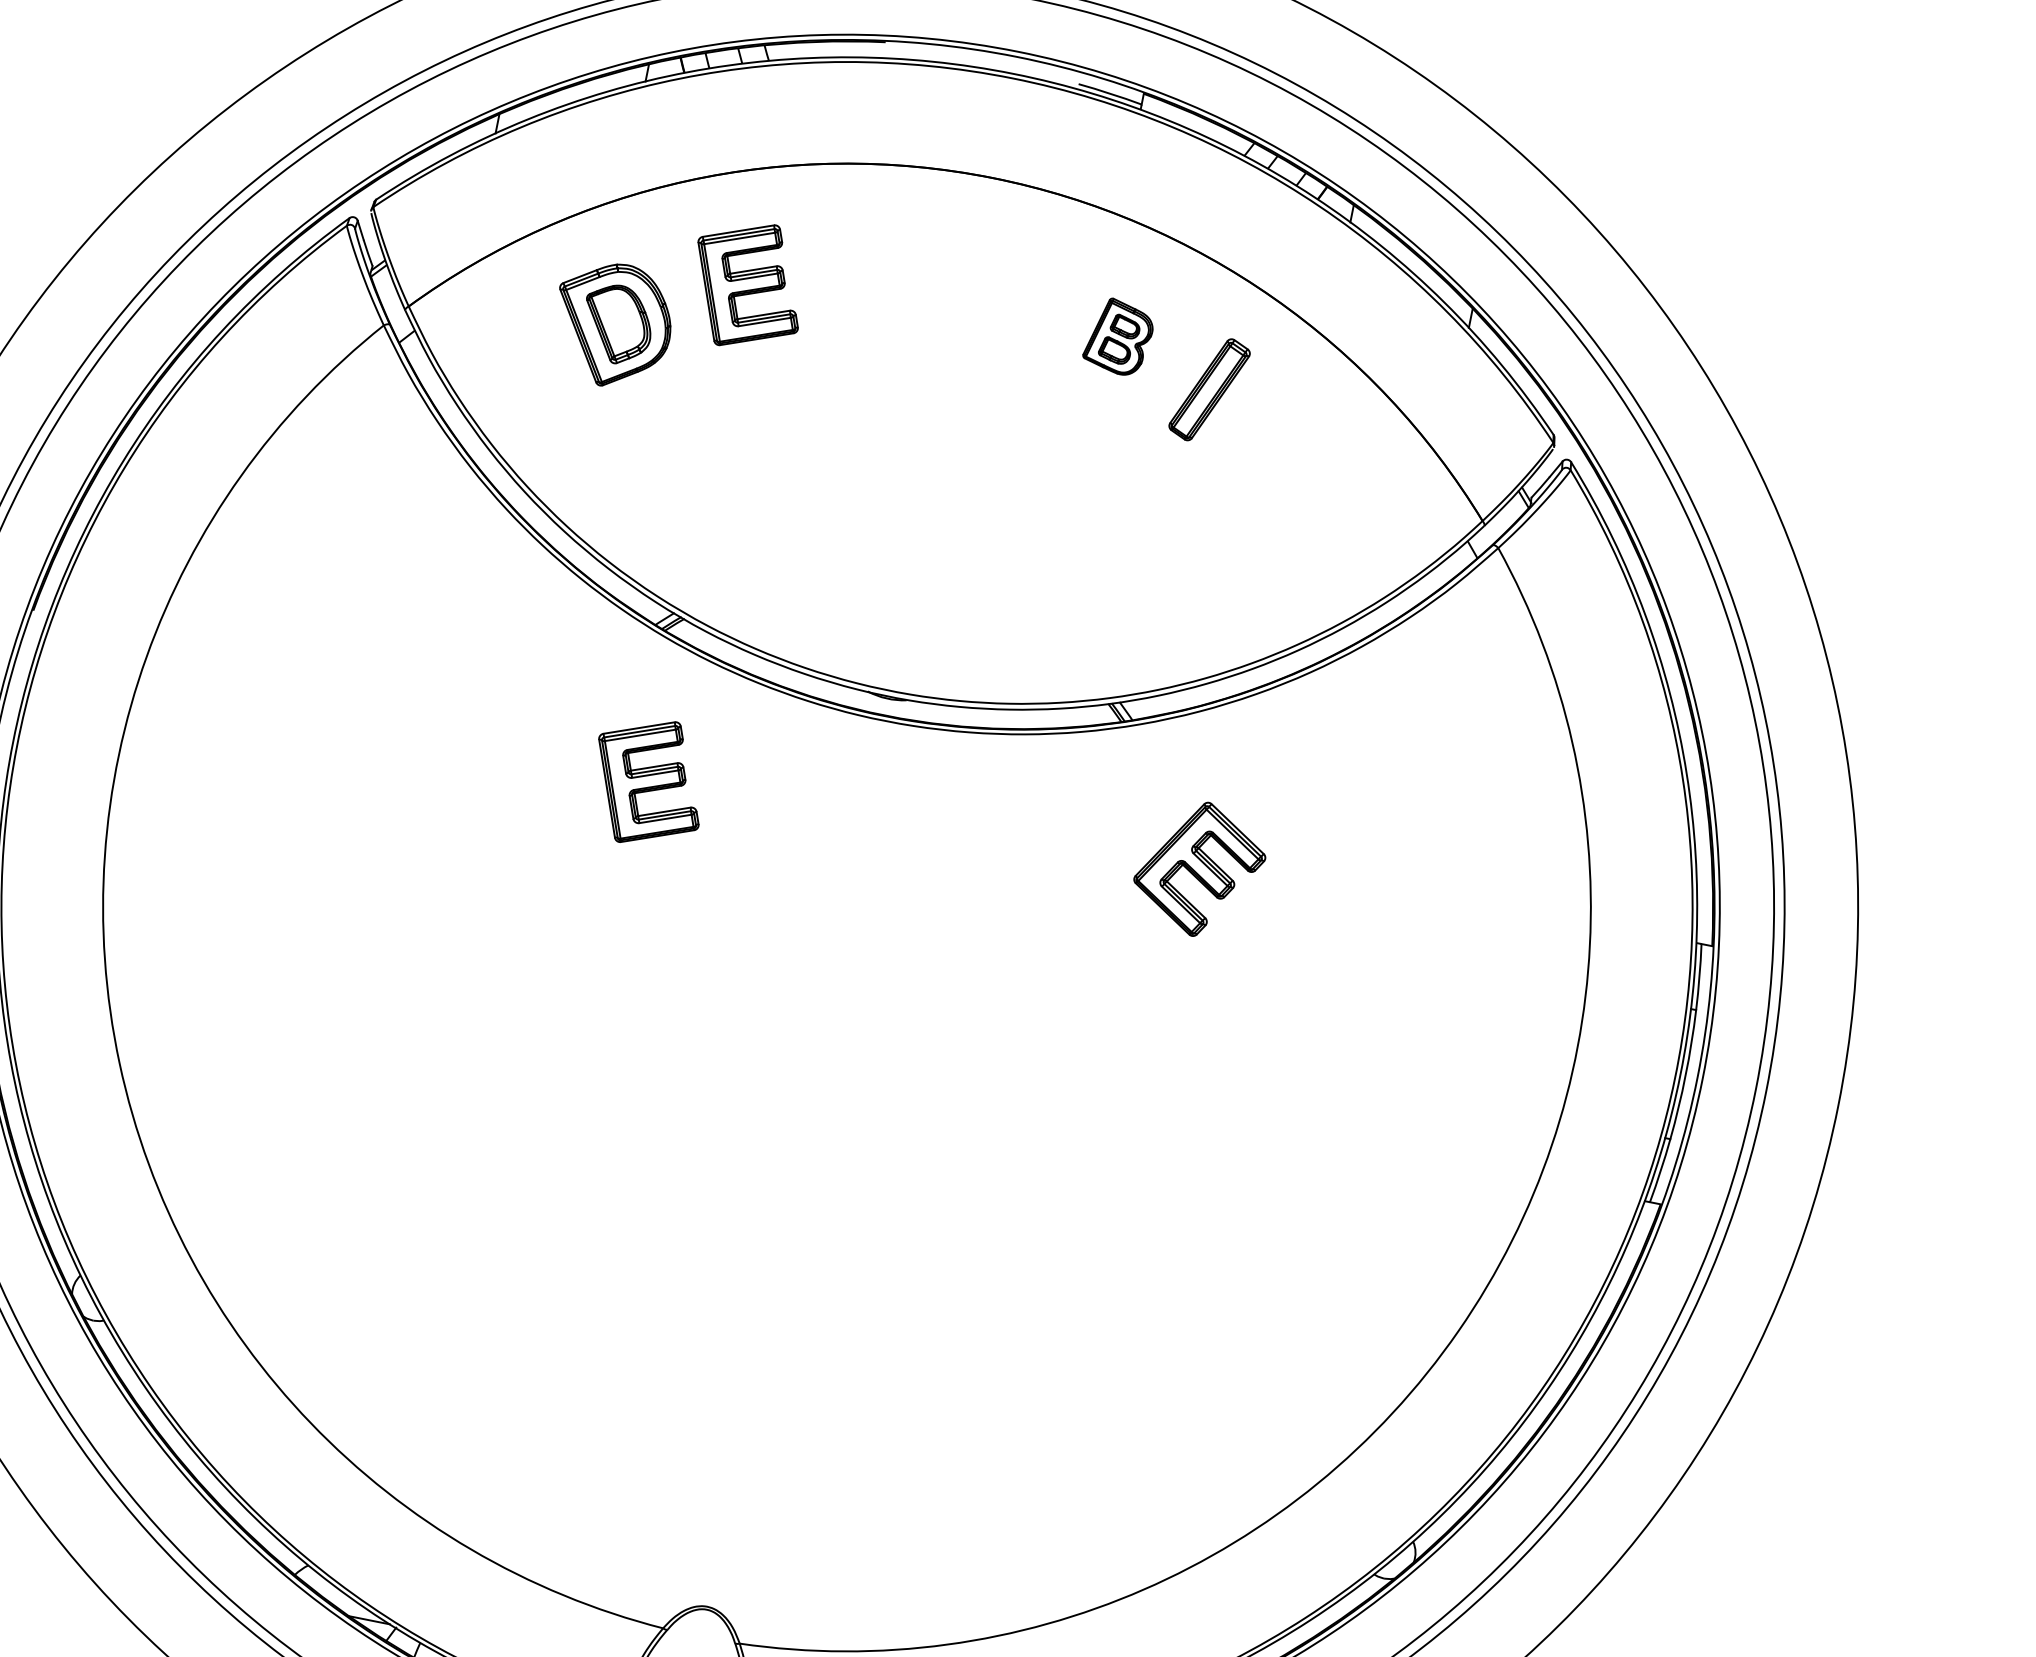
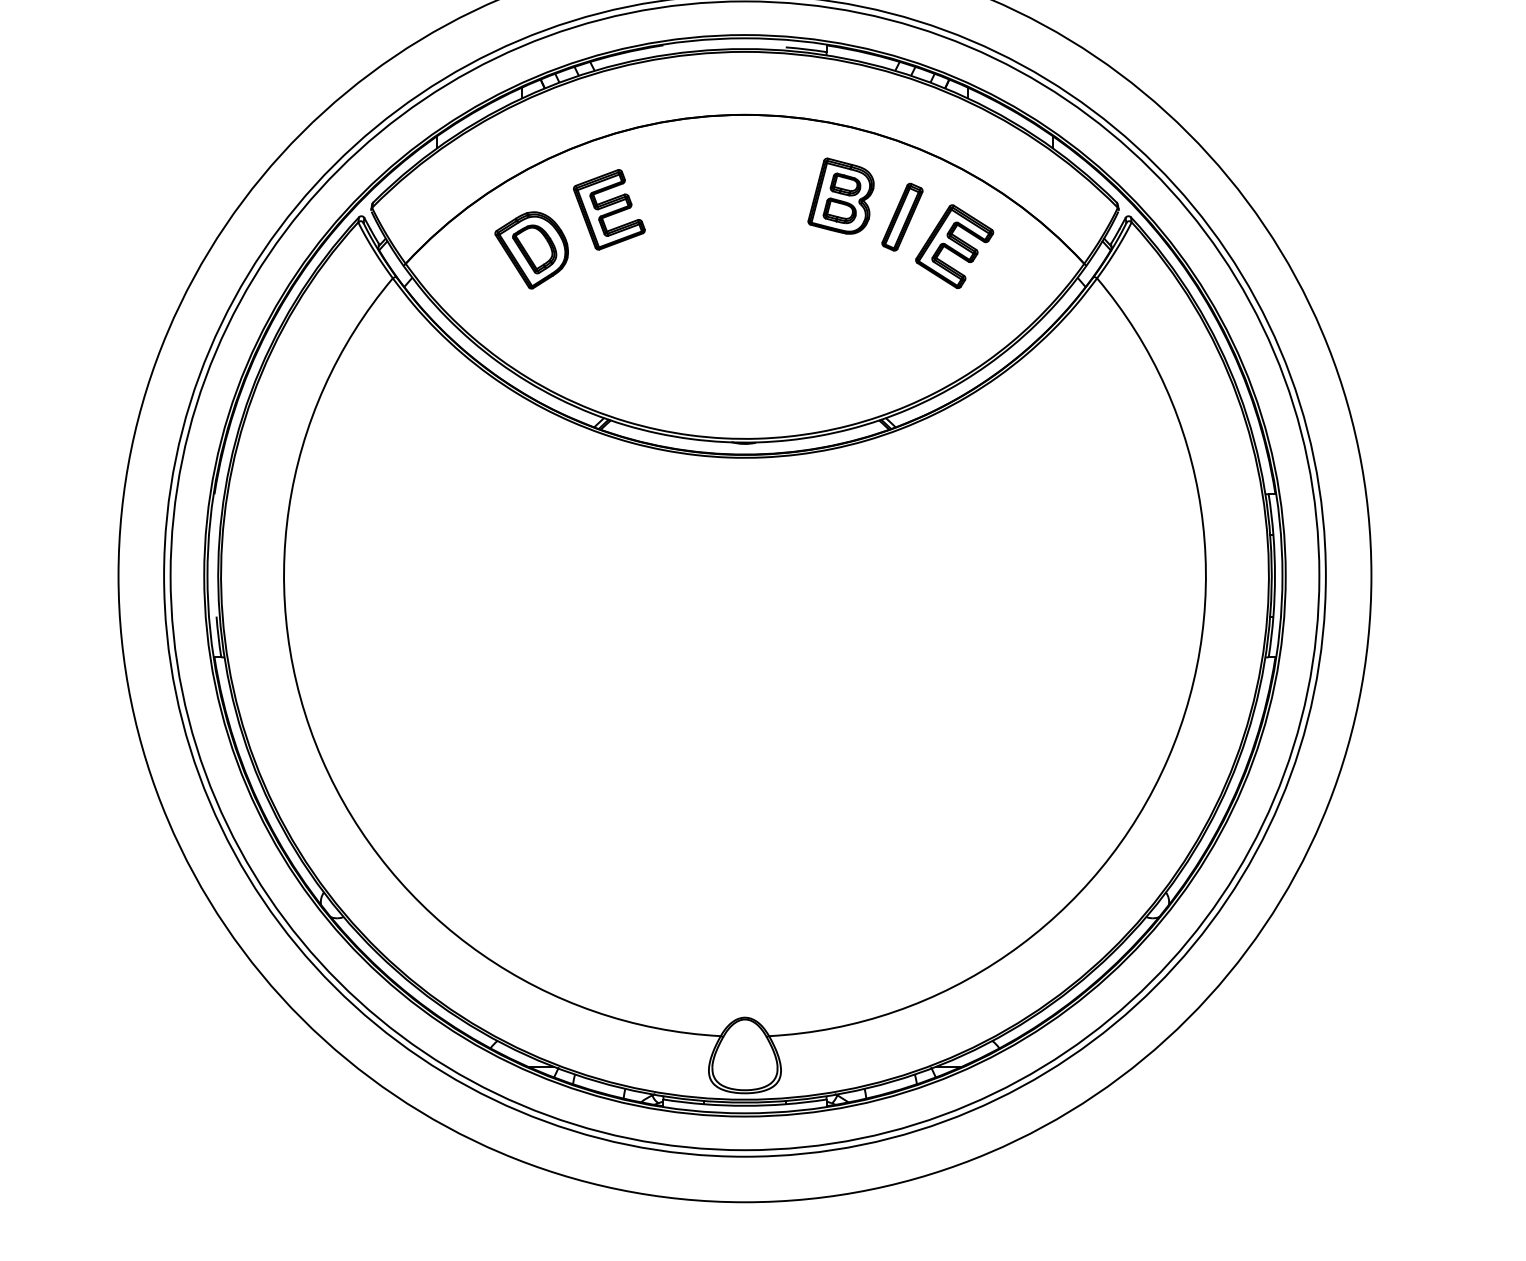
part: (1118, 335) -> (840, 195), size x1.67
part: (649, 781) -> (609, 523), removed
part: (1199, 868) -> (954, 246), moved

